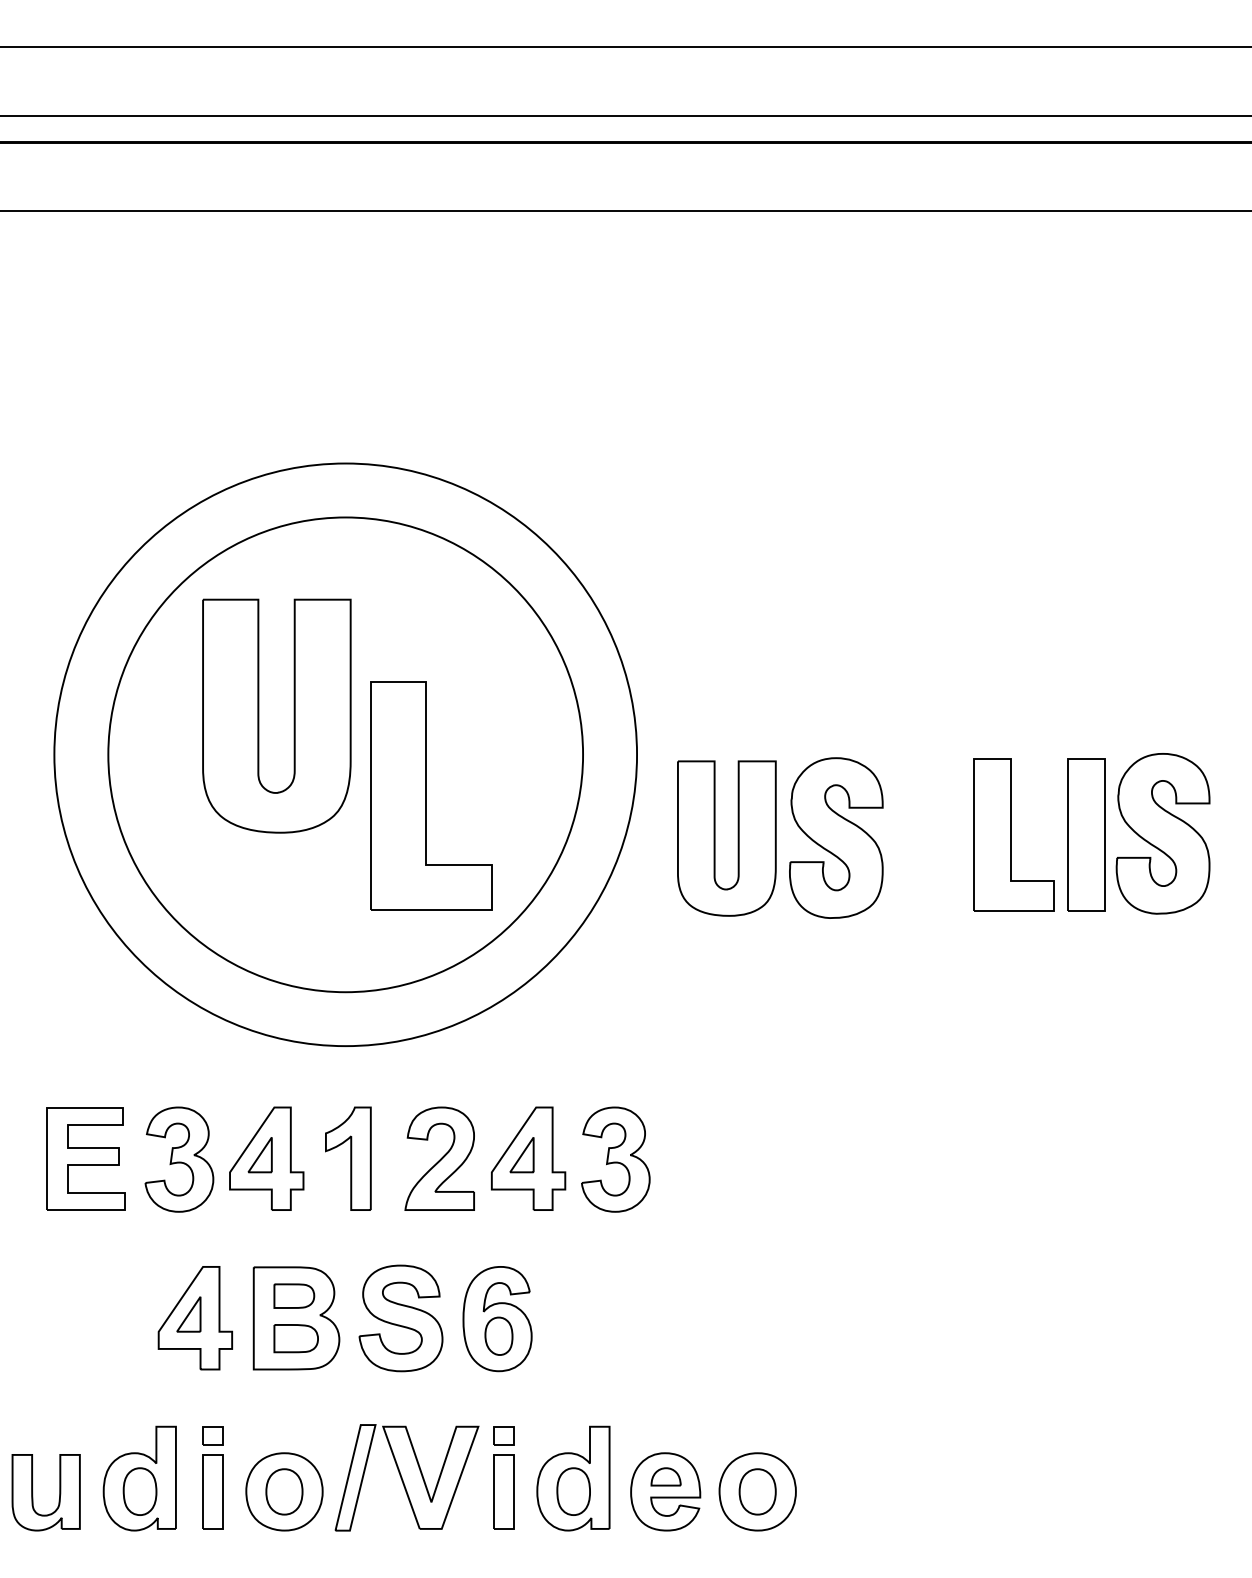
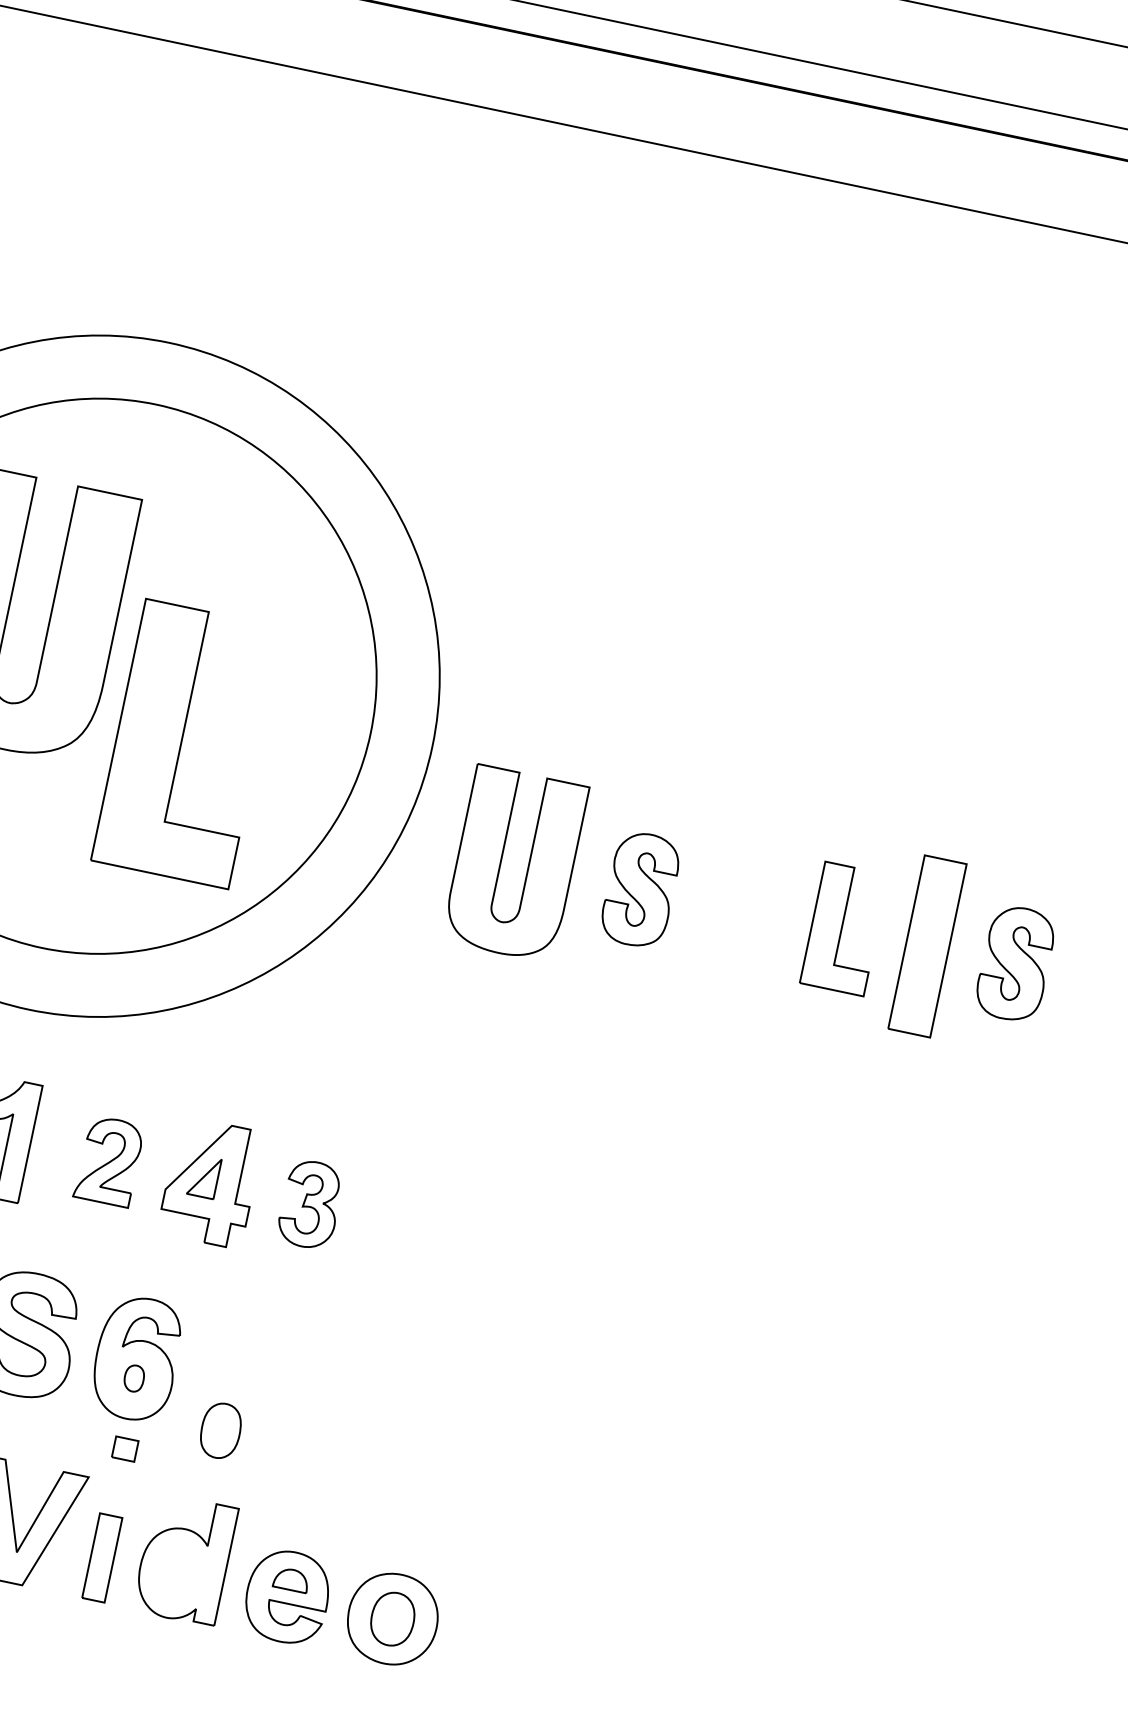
part: (1162, 833) -> (1014, 963), size x0.6
part: (1013, 834) -> (844, 928), size x0.7
part: (836, 837) -> (640, 889), size x0.6
part: (439, 1158) -> (109, 1160), size x0.7
part: (615, 1159) -> (310, 1204), size x0.7
part: (498, 1335) -> (133, 1377), size x0.6
part: (503, 1435) -> (124, 1448), moved
part: (573, 1491) -> (220, 1430), moved

